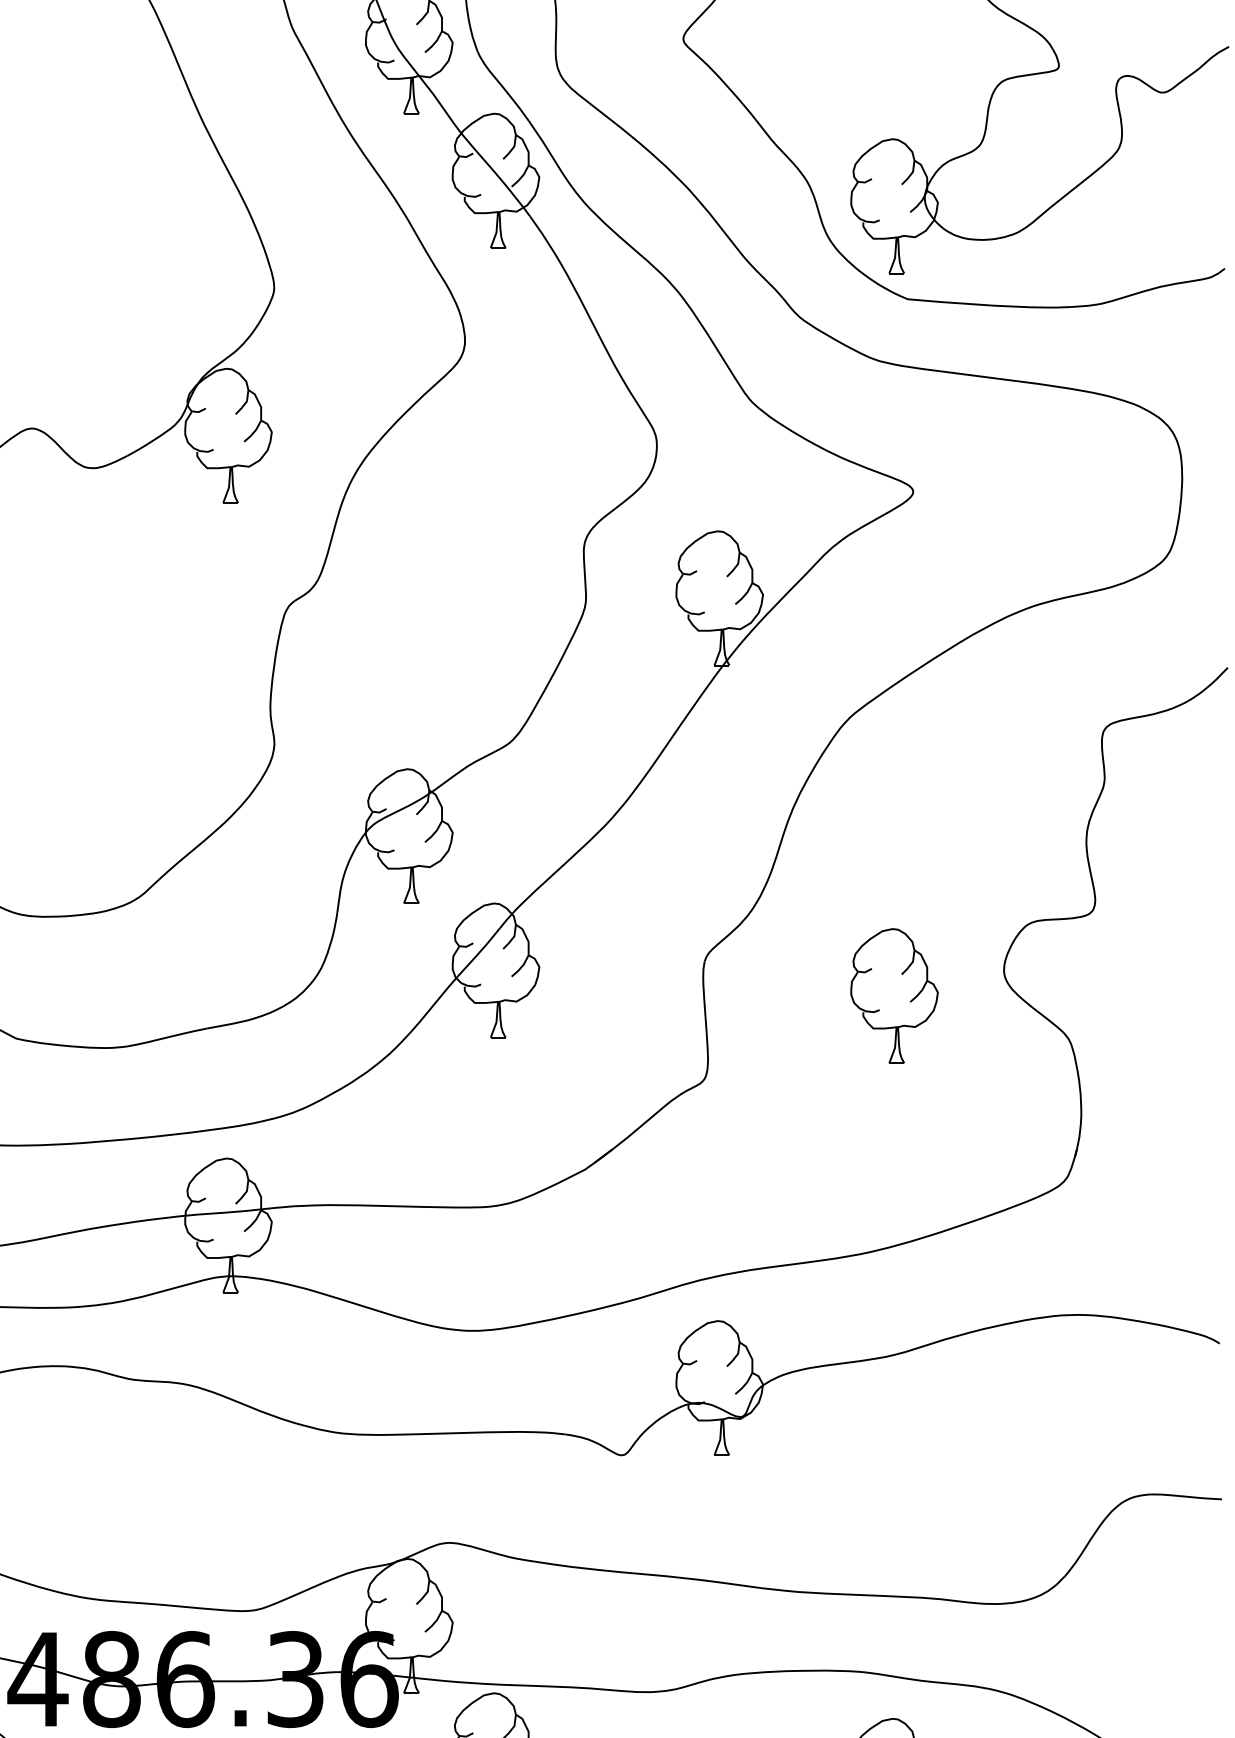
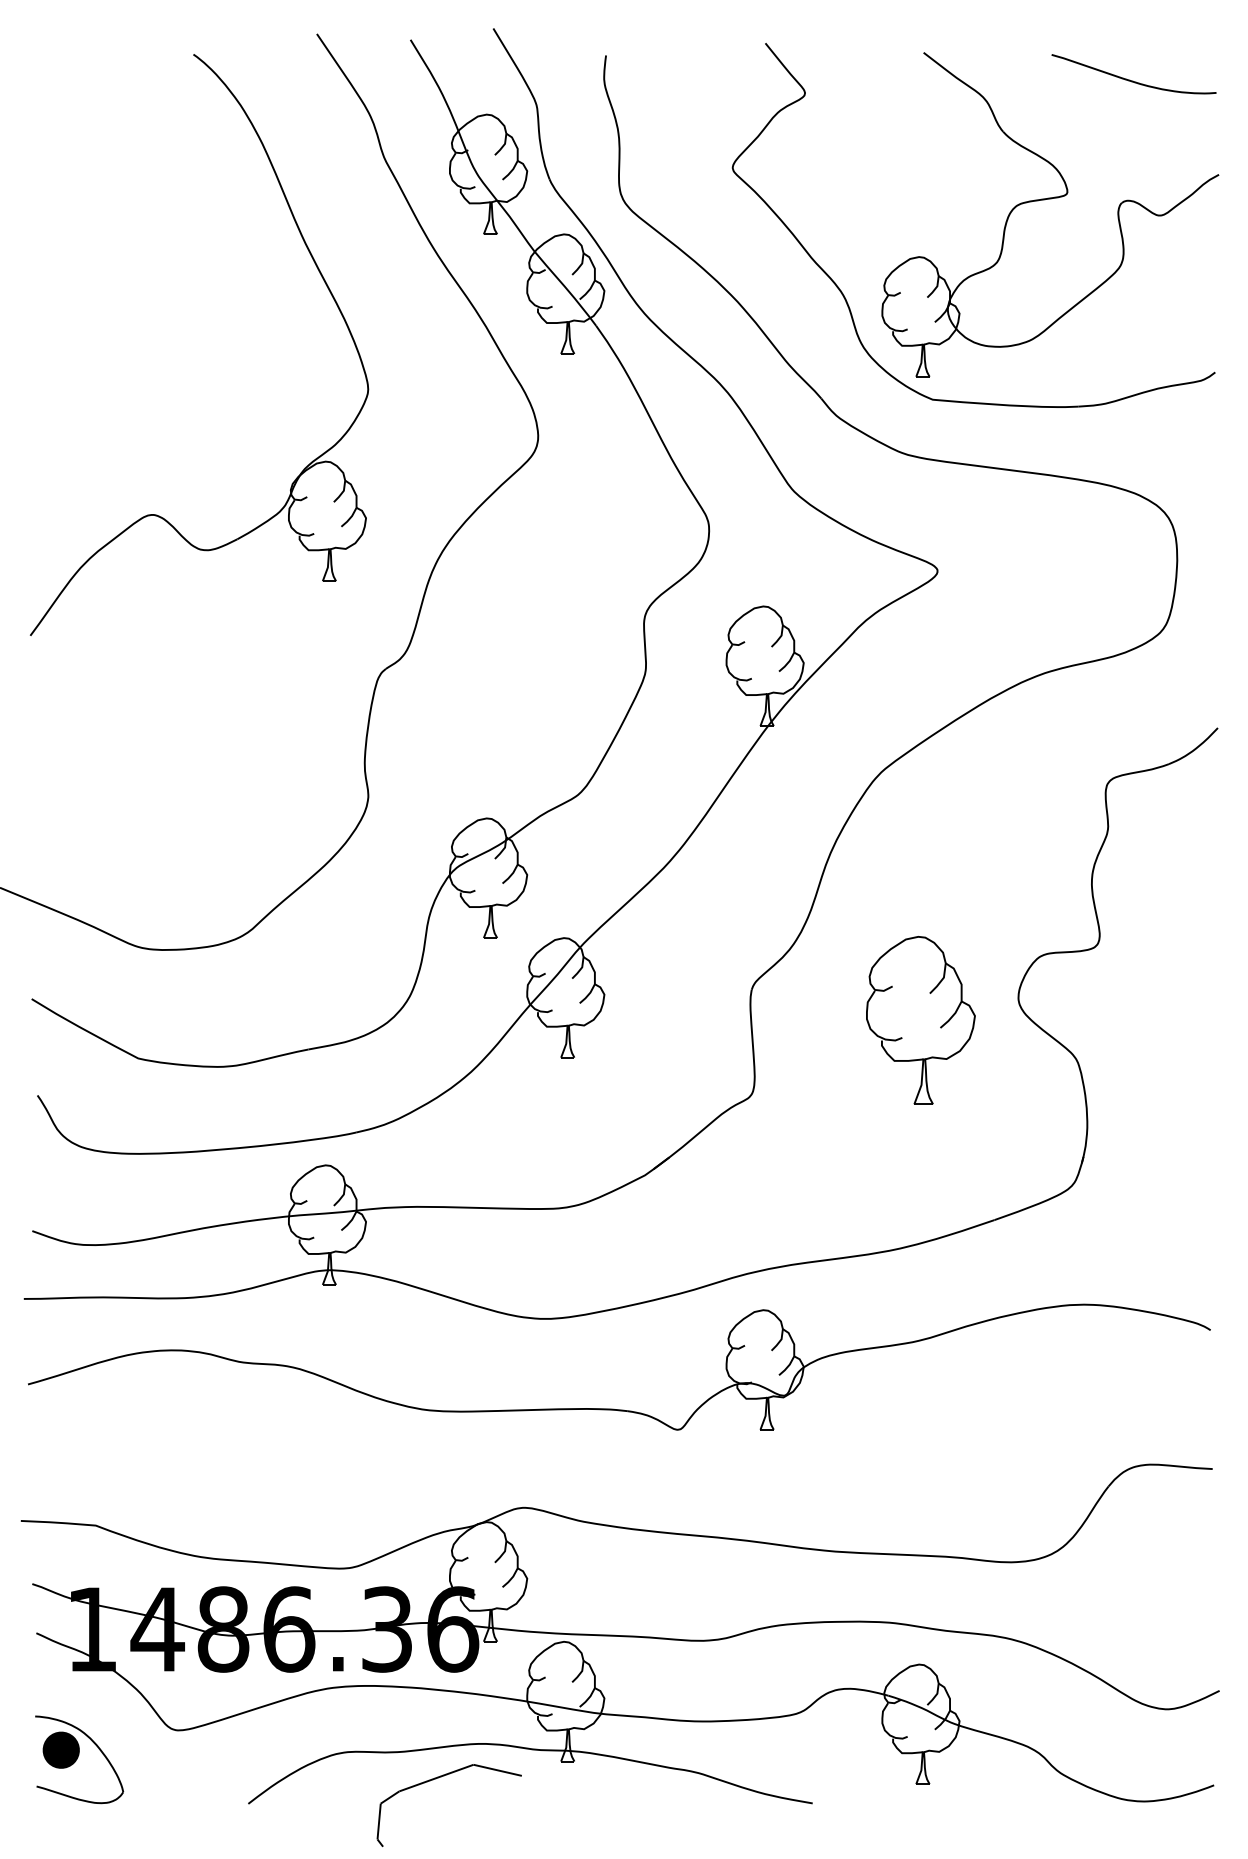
part: (894, 995) -> (920, 1020), size x1.4

